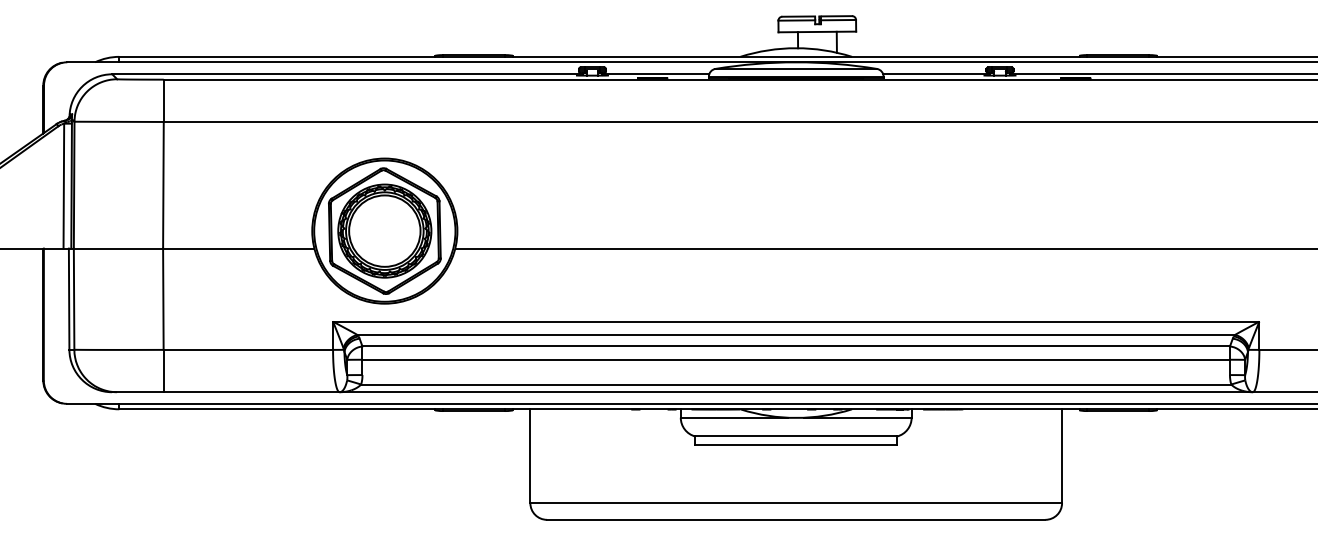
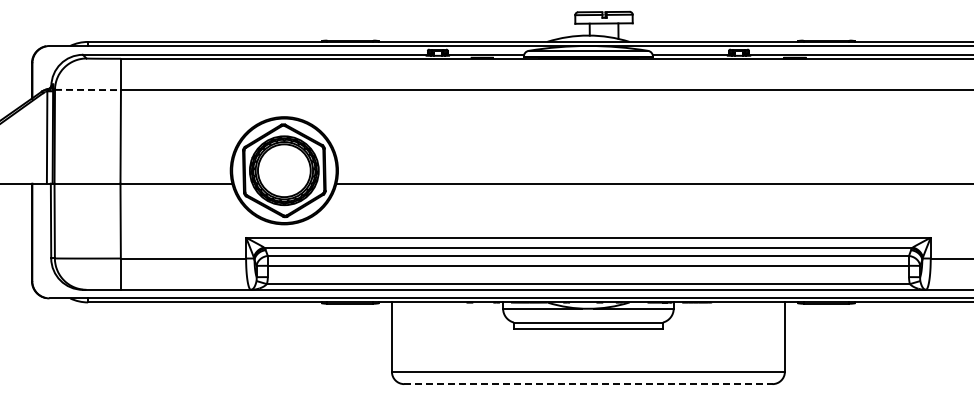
line: (118, 121) -> (87, 89), solid -> dashed
line: (796, 520) -> (588, 384), solid -> dashed

